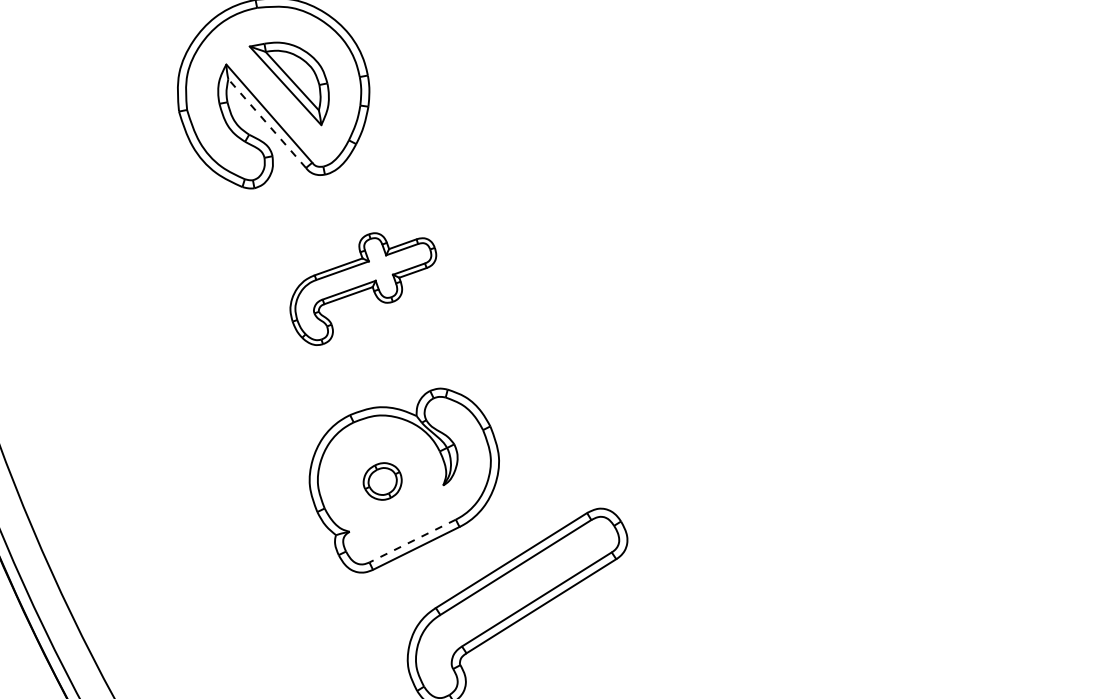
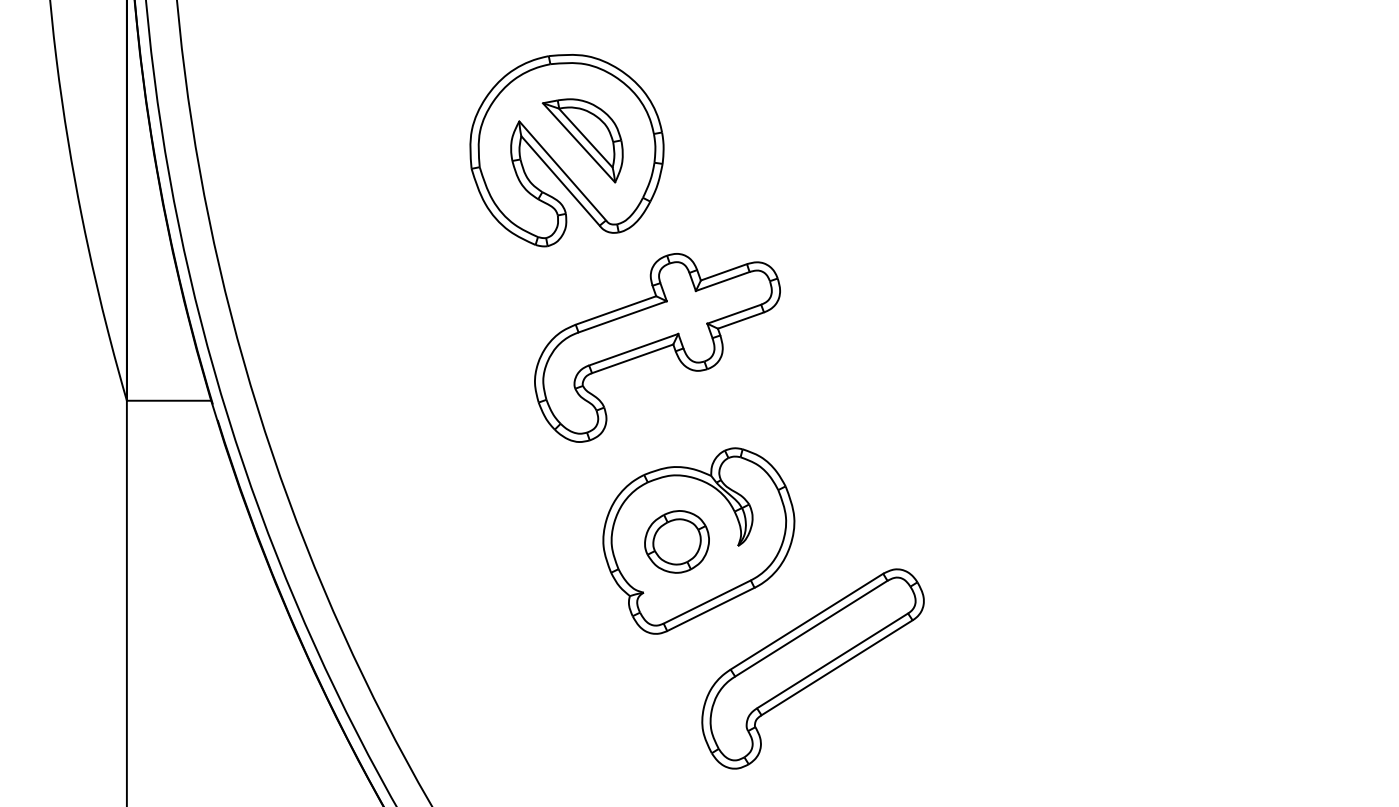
line: (267, 123) -> (560, 180), dashed -> solid
part: (363, 288) -> (657, 347), size x1.67
part: (382, 481) -> (676, 541), size x1.67
line: (412, 541) -> (707, 602), dashed -> solid

